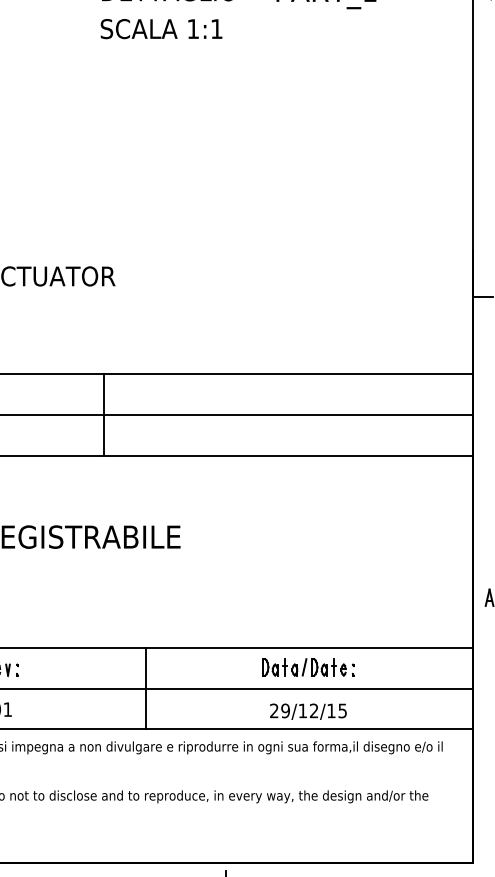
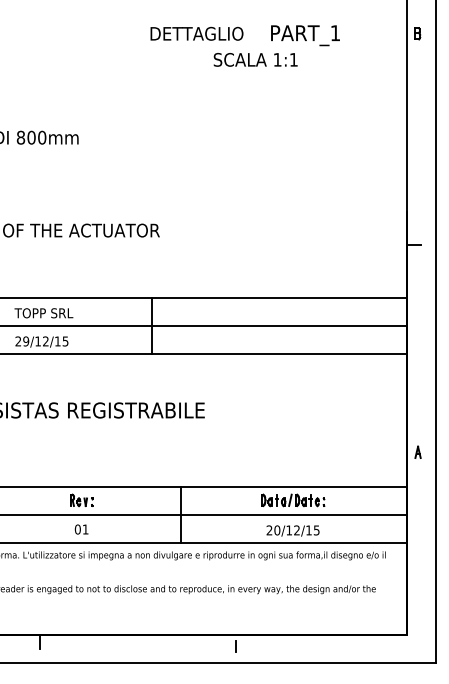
text: (161, 28) -> (255, 59), moved
text: (285, 711) -> (277, 530), 29/12/15 -> 20/12/15

